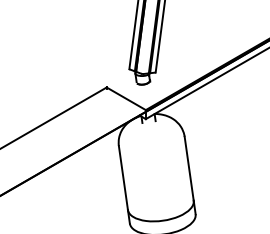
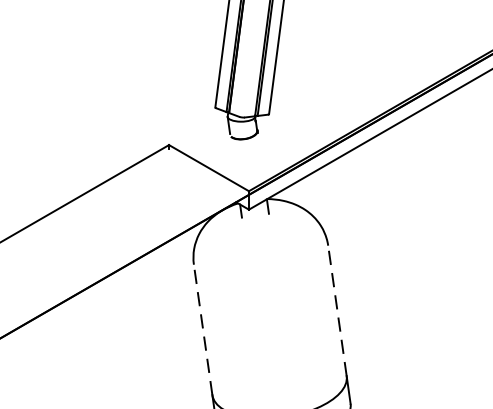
line: (189, 168) -> (338, 310), solid -> dashed
line: (123, 177) -> (203, 328), solid -> dashed

